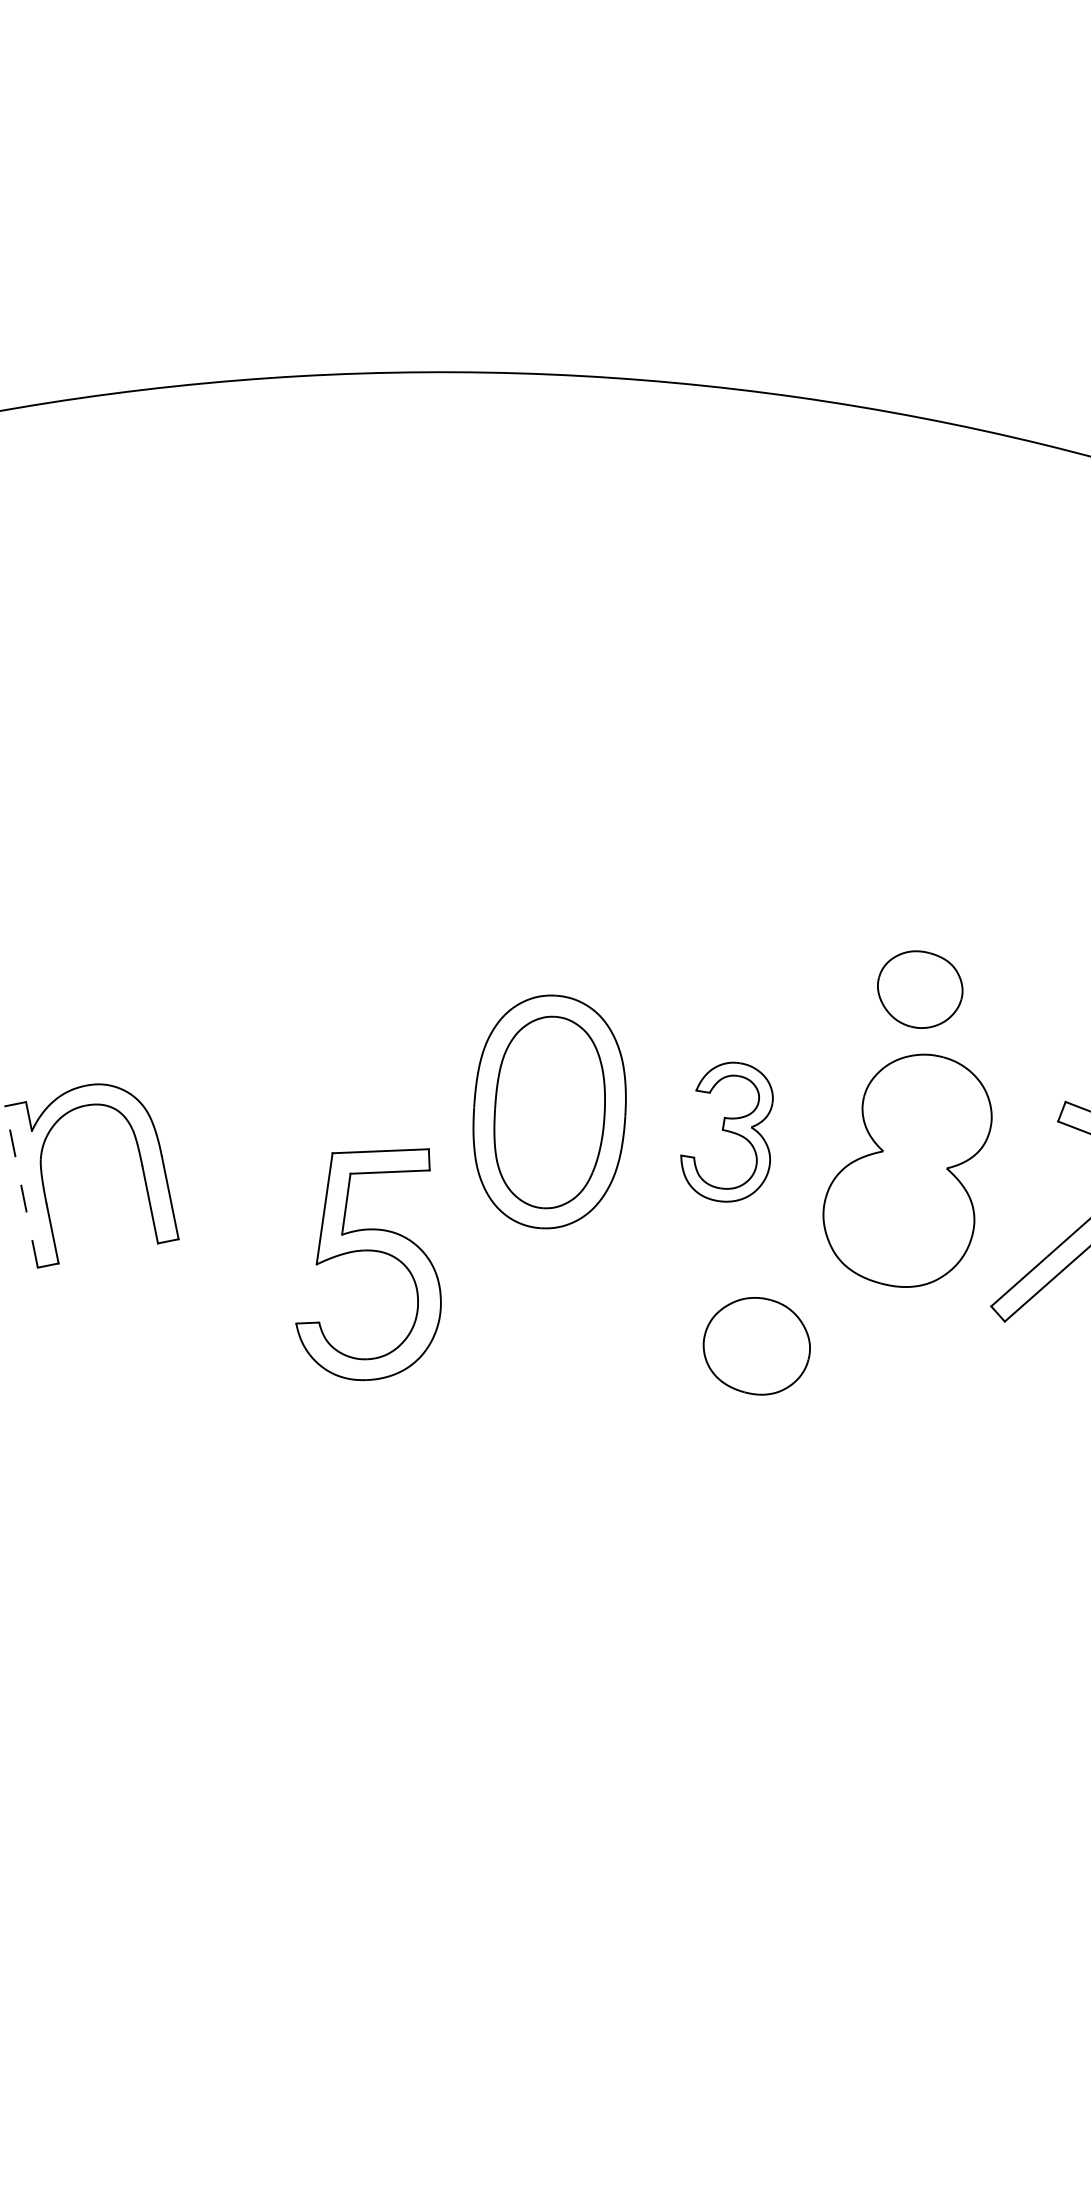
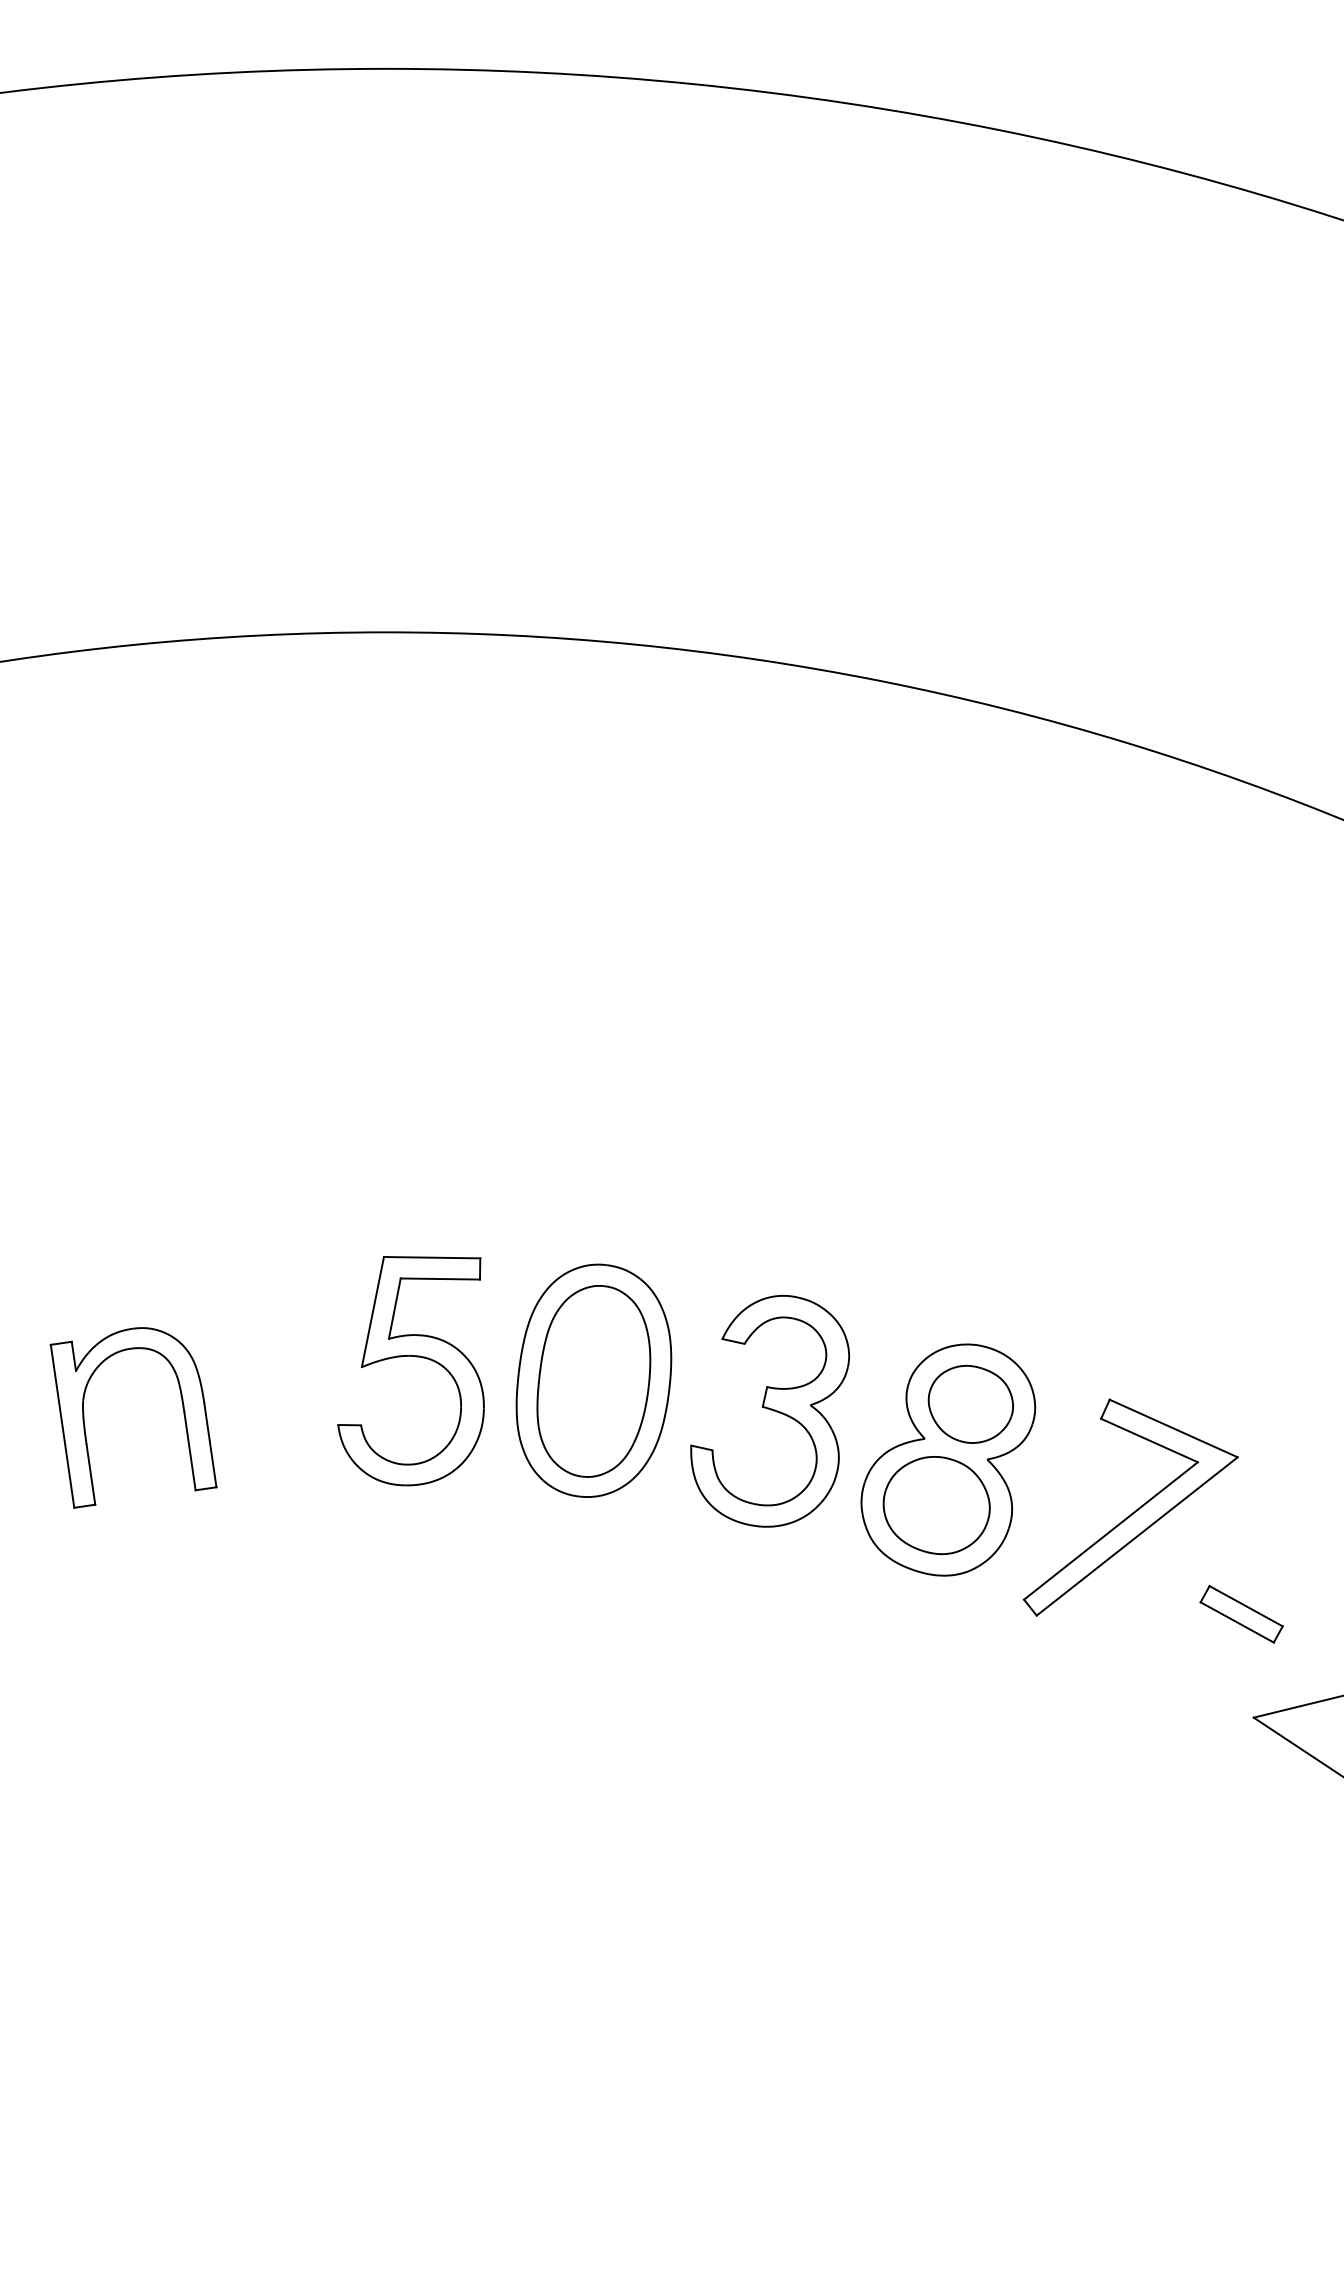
part: (919, 989) -> (970, 1404), moved
part: (727, 1131) -> (770, 1410), size x1.67
line: (21, 1186) -> (62, 1425), dashed -> solid
part: (369, 1251) -> (415, 1357), moved
part: (756, 1346) -> (936, 1505), moved

